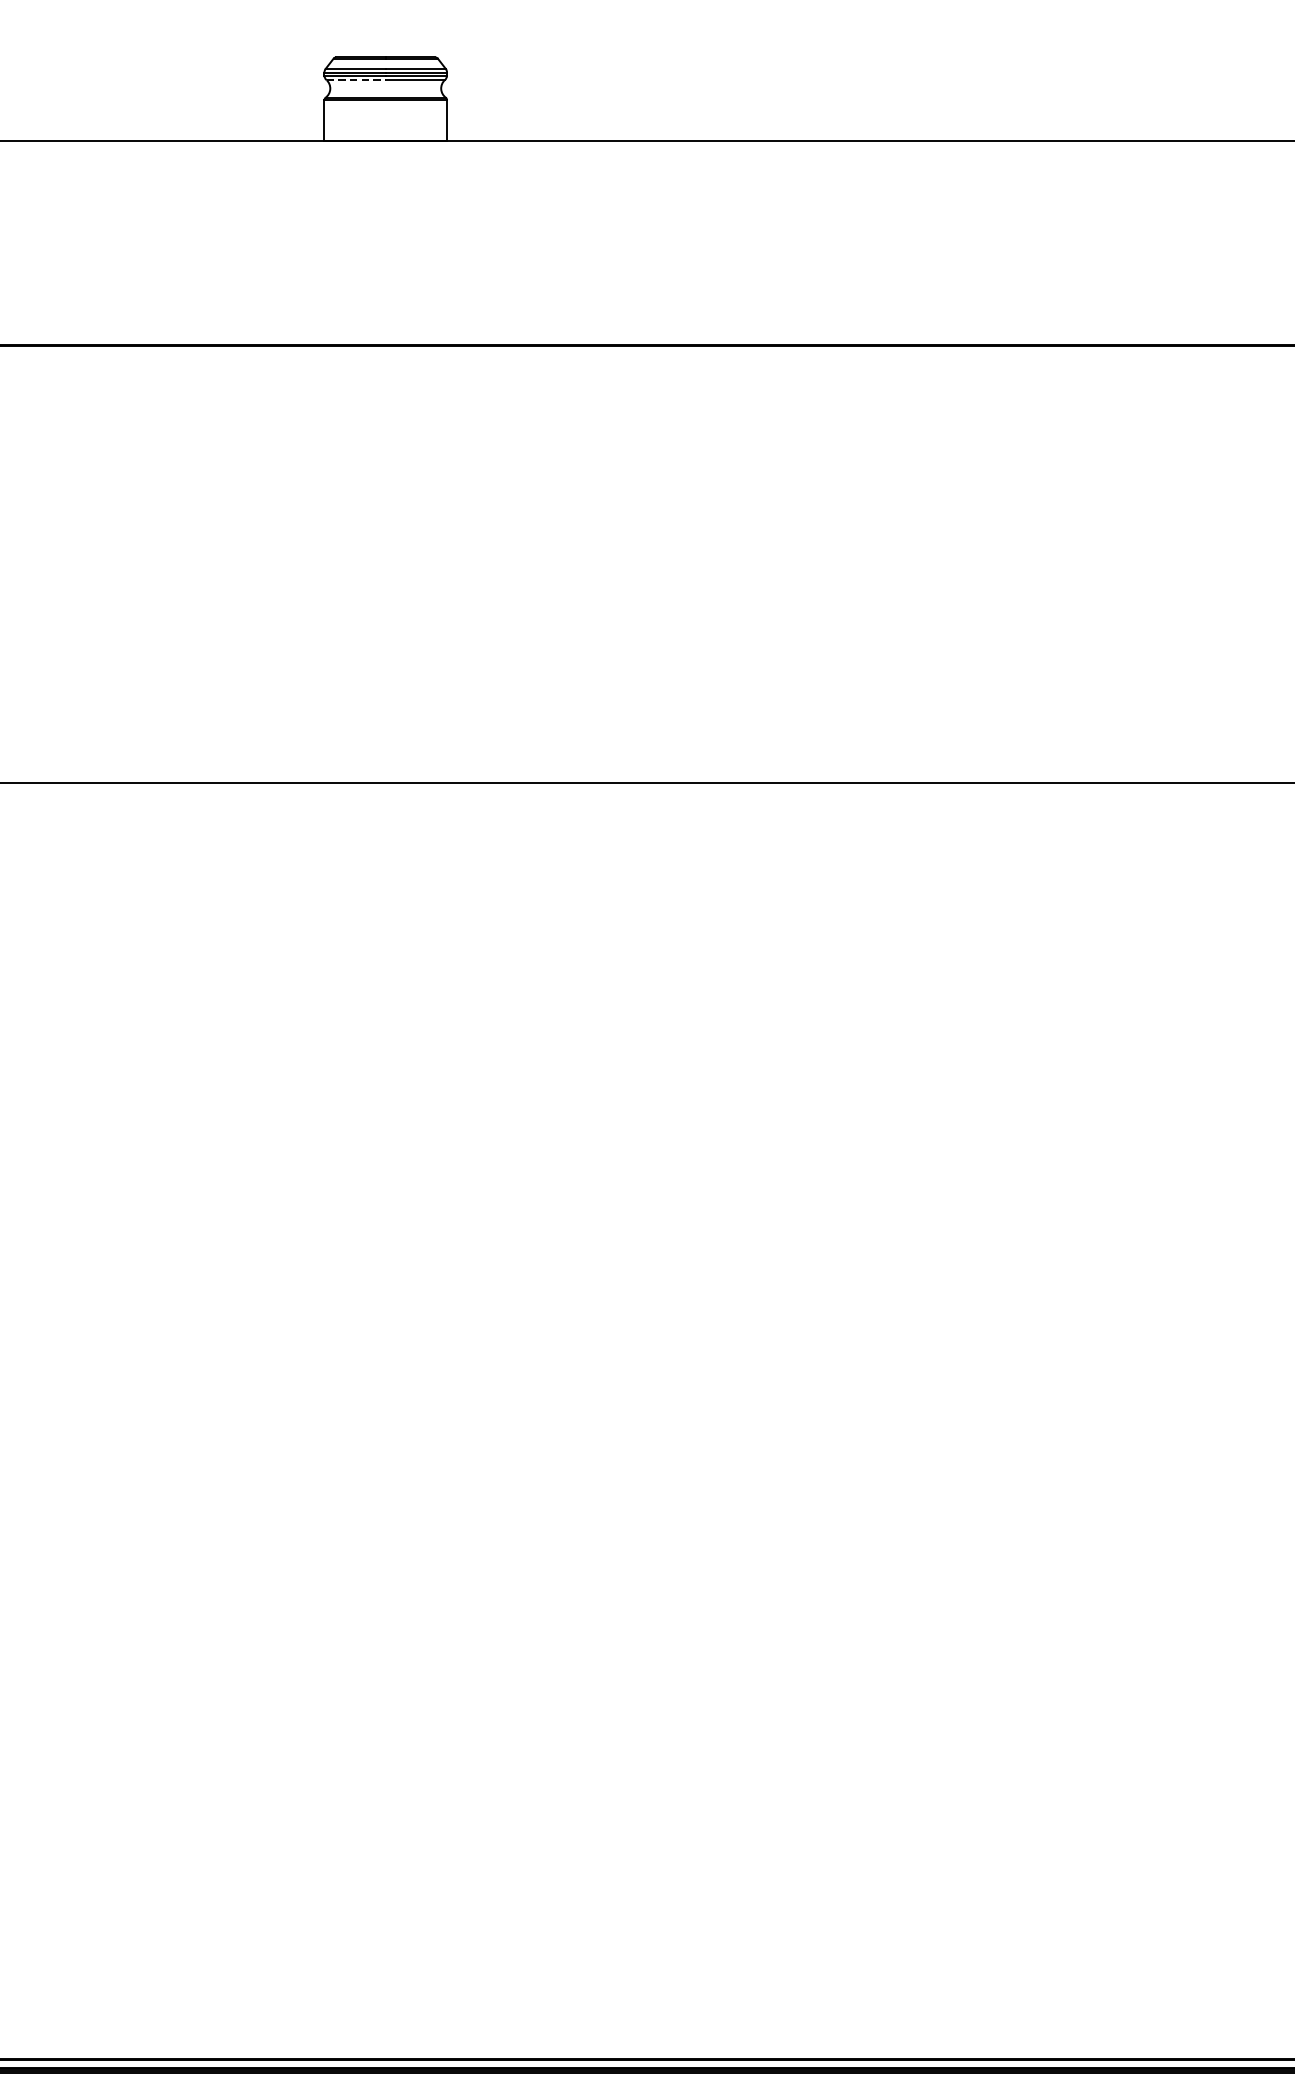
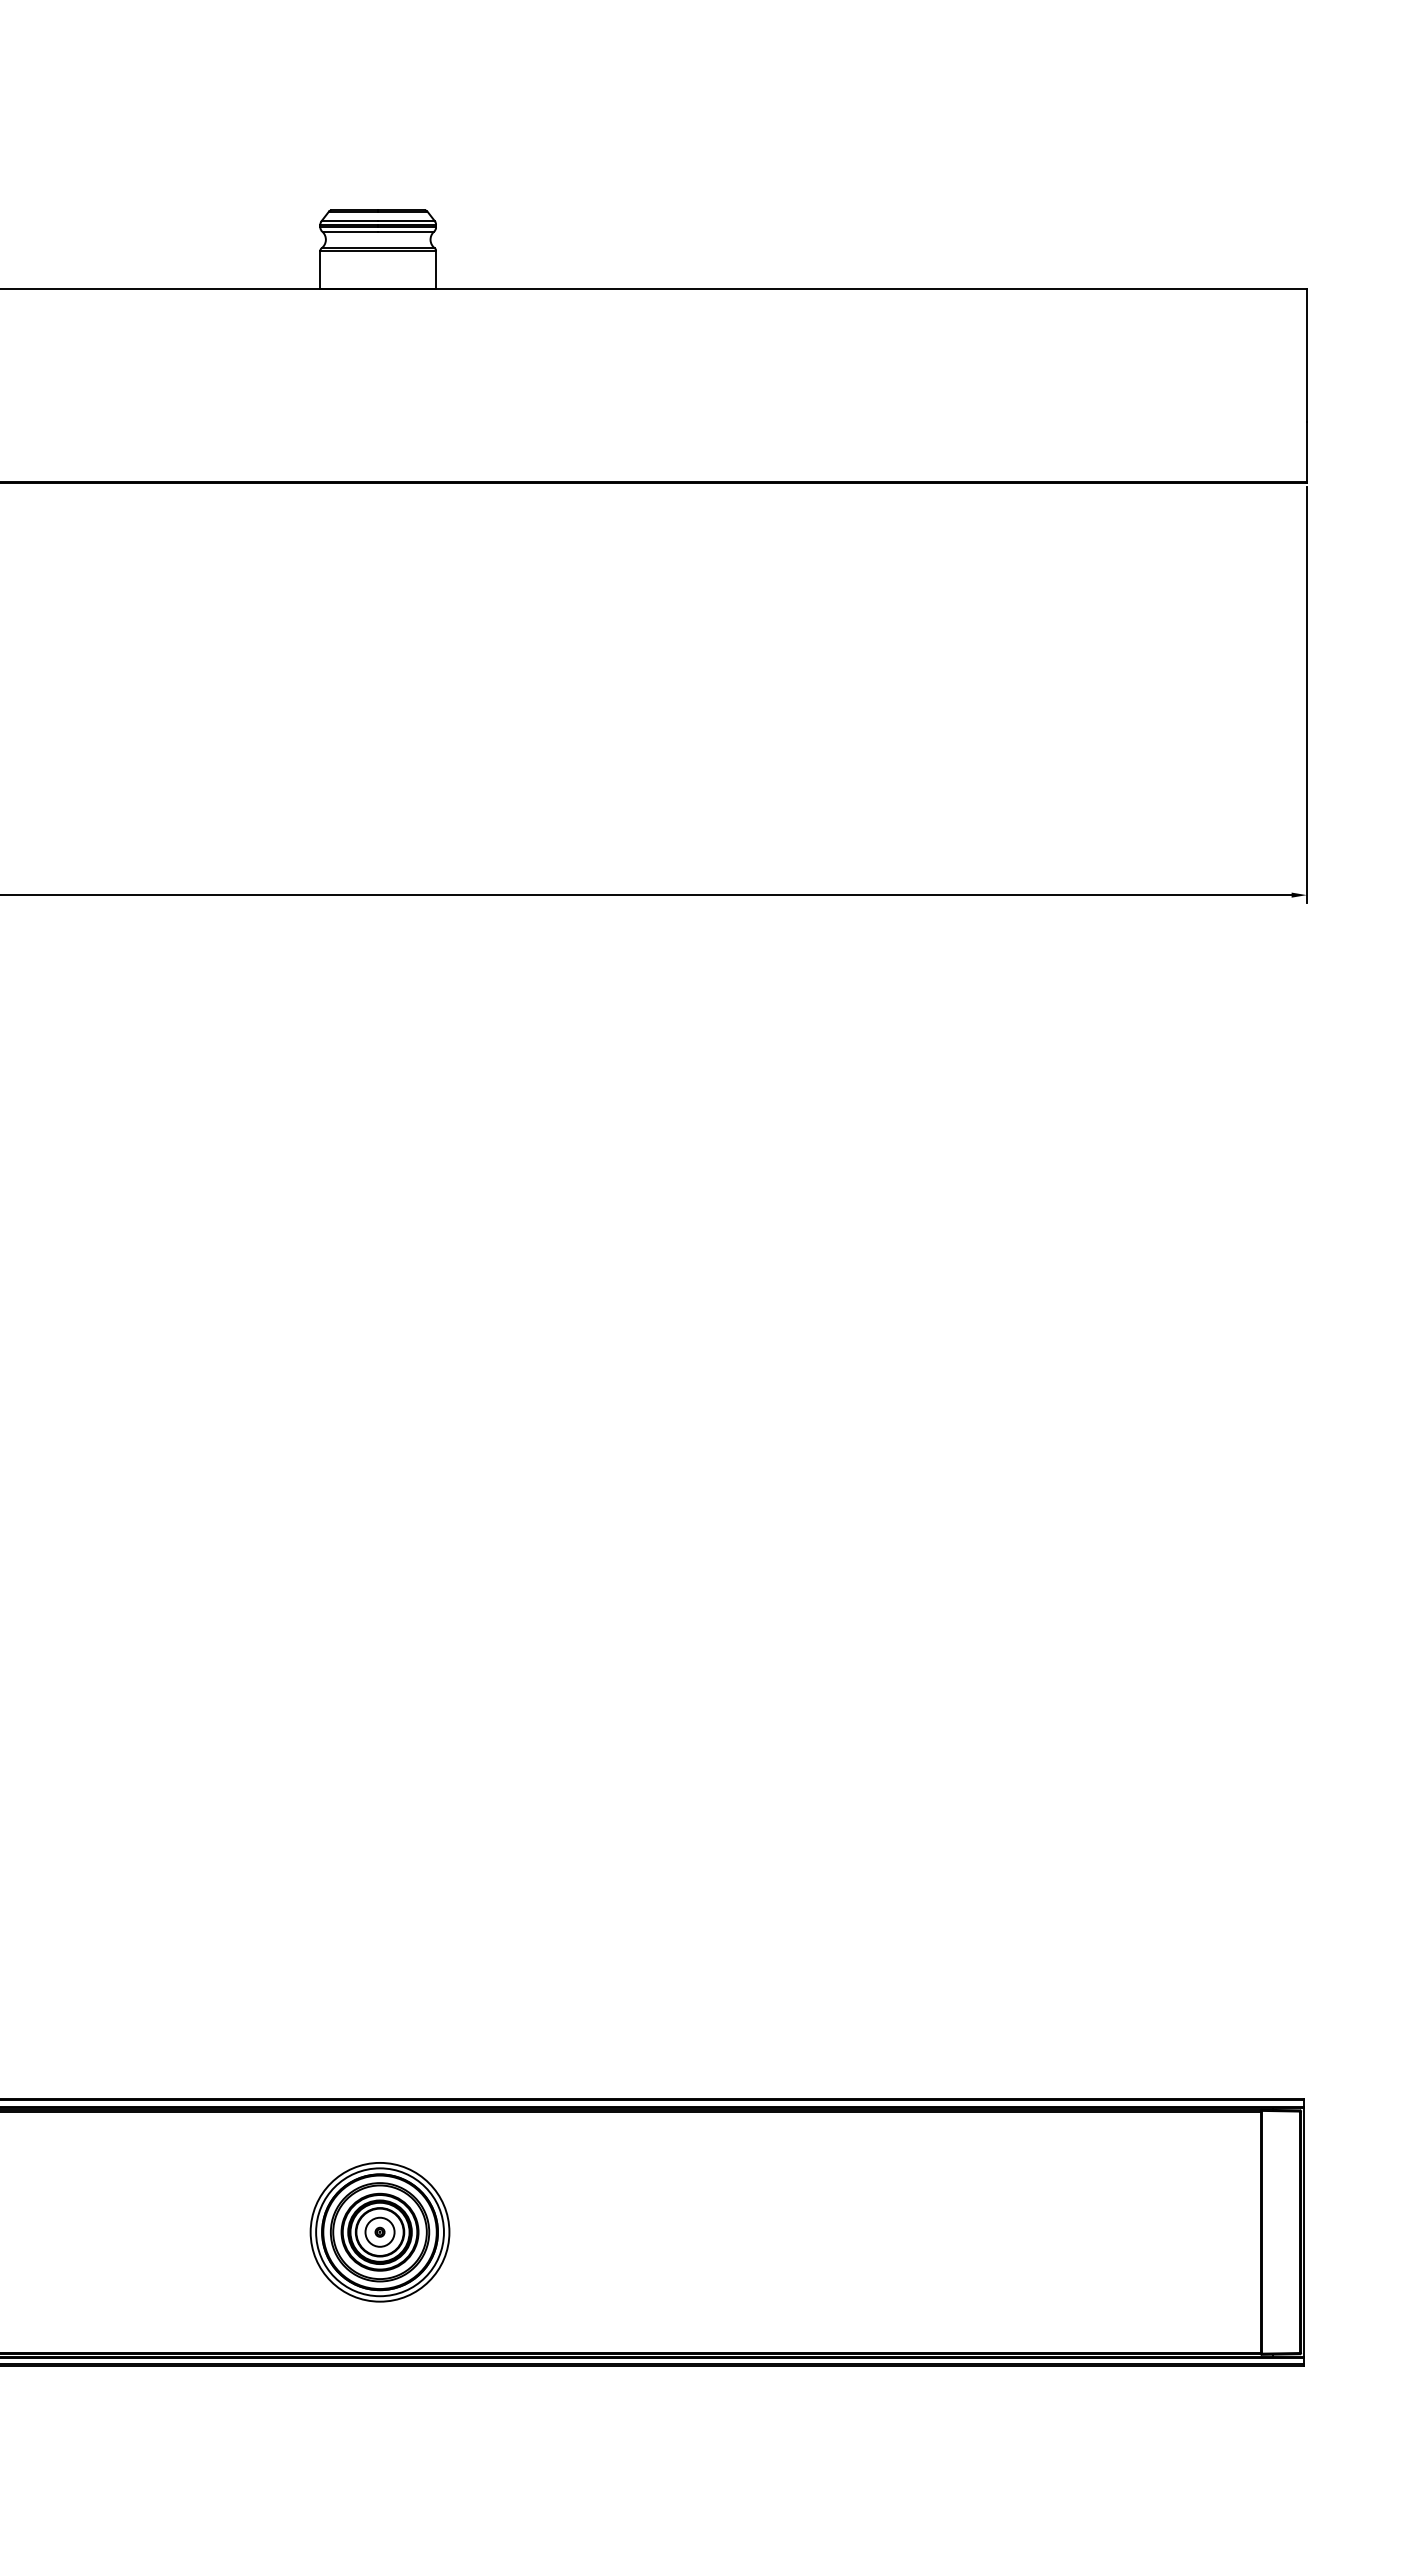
line: (356, 79) -> (350, 231), dashed -> solid

